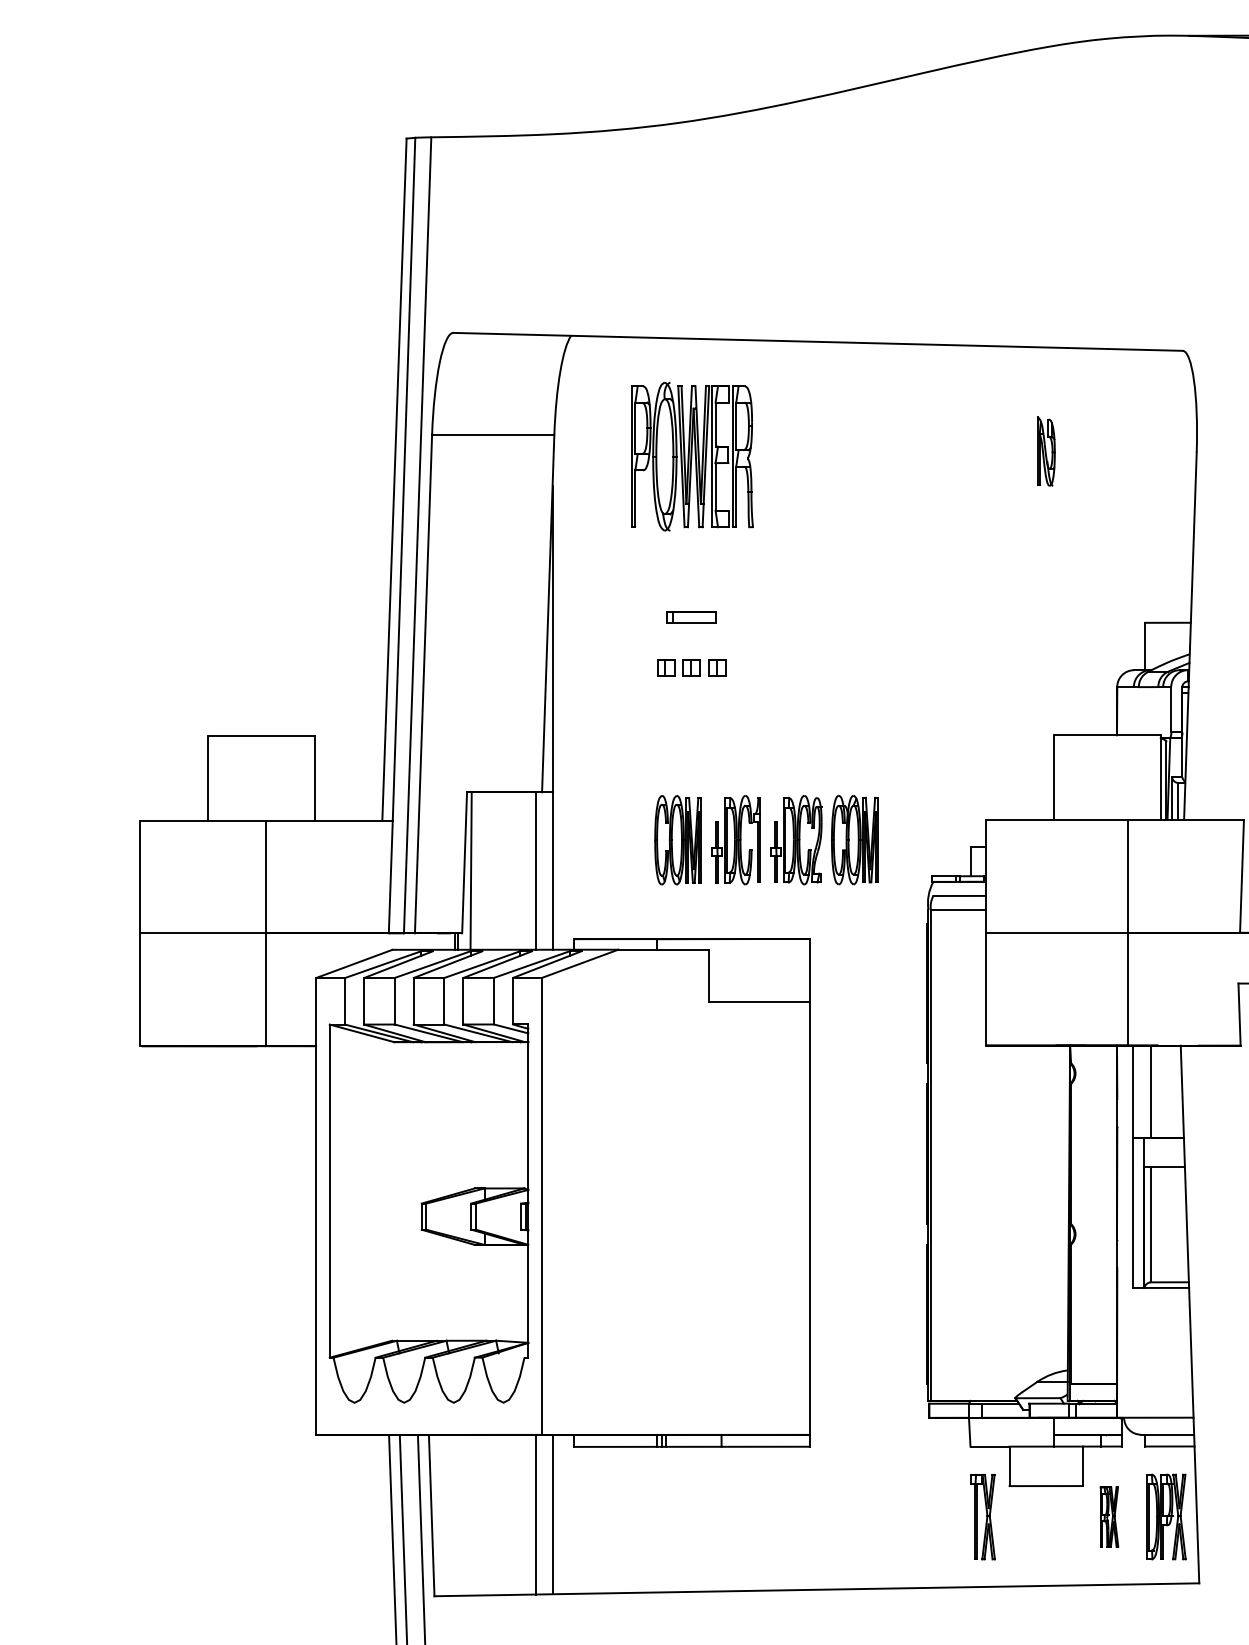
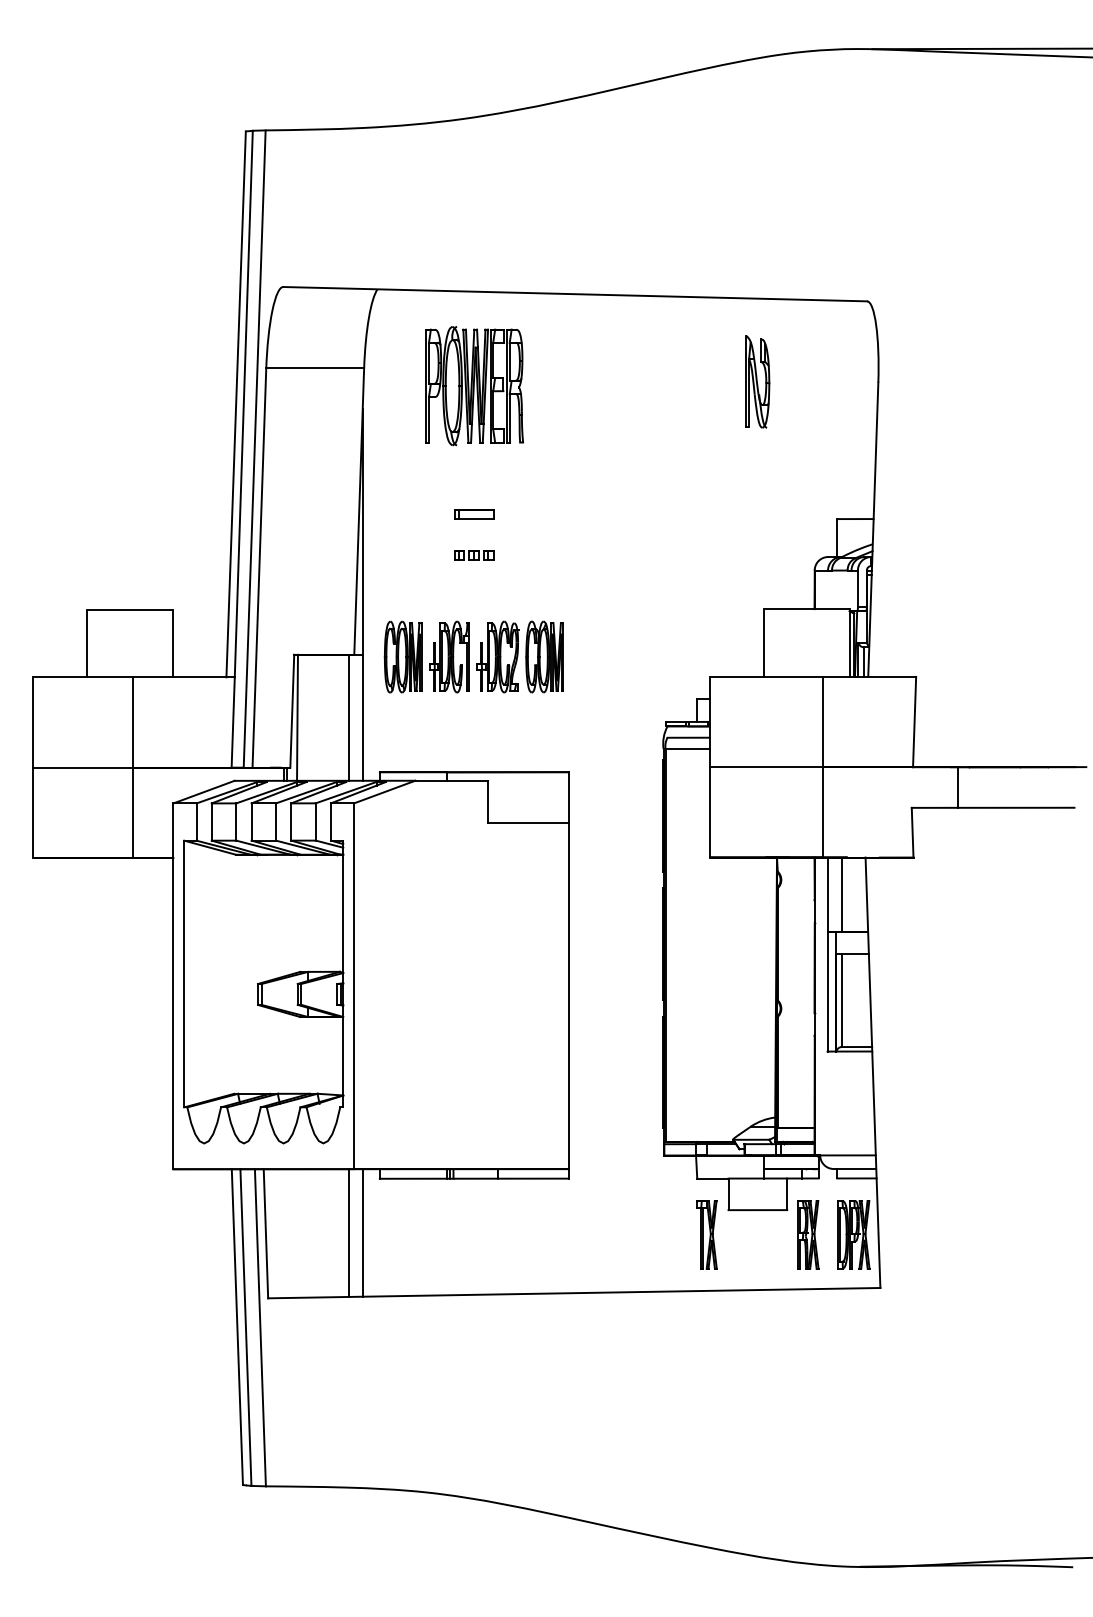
part: (1045, 450) -> (757, 381), size x1.67
part: (692, 668) -> (474, 555), size x0.71
part: (765, 839) -> (473, 656), moved
part: (1109, 1516) -> (808, 1234), size x1.43

